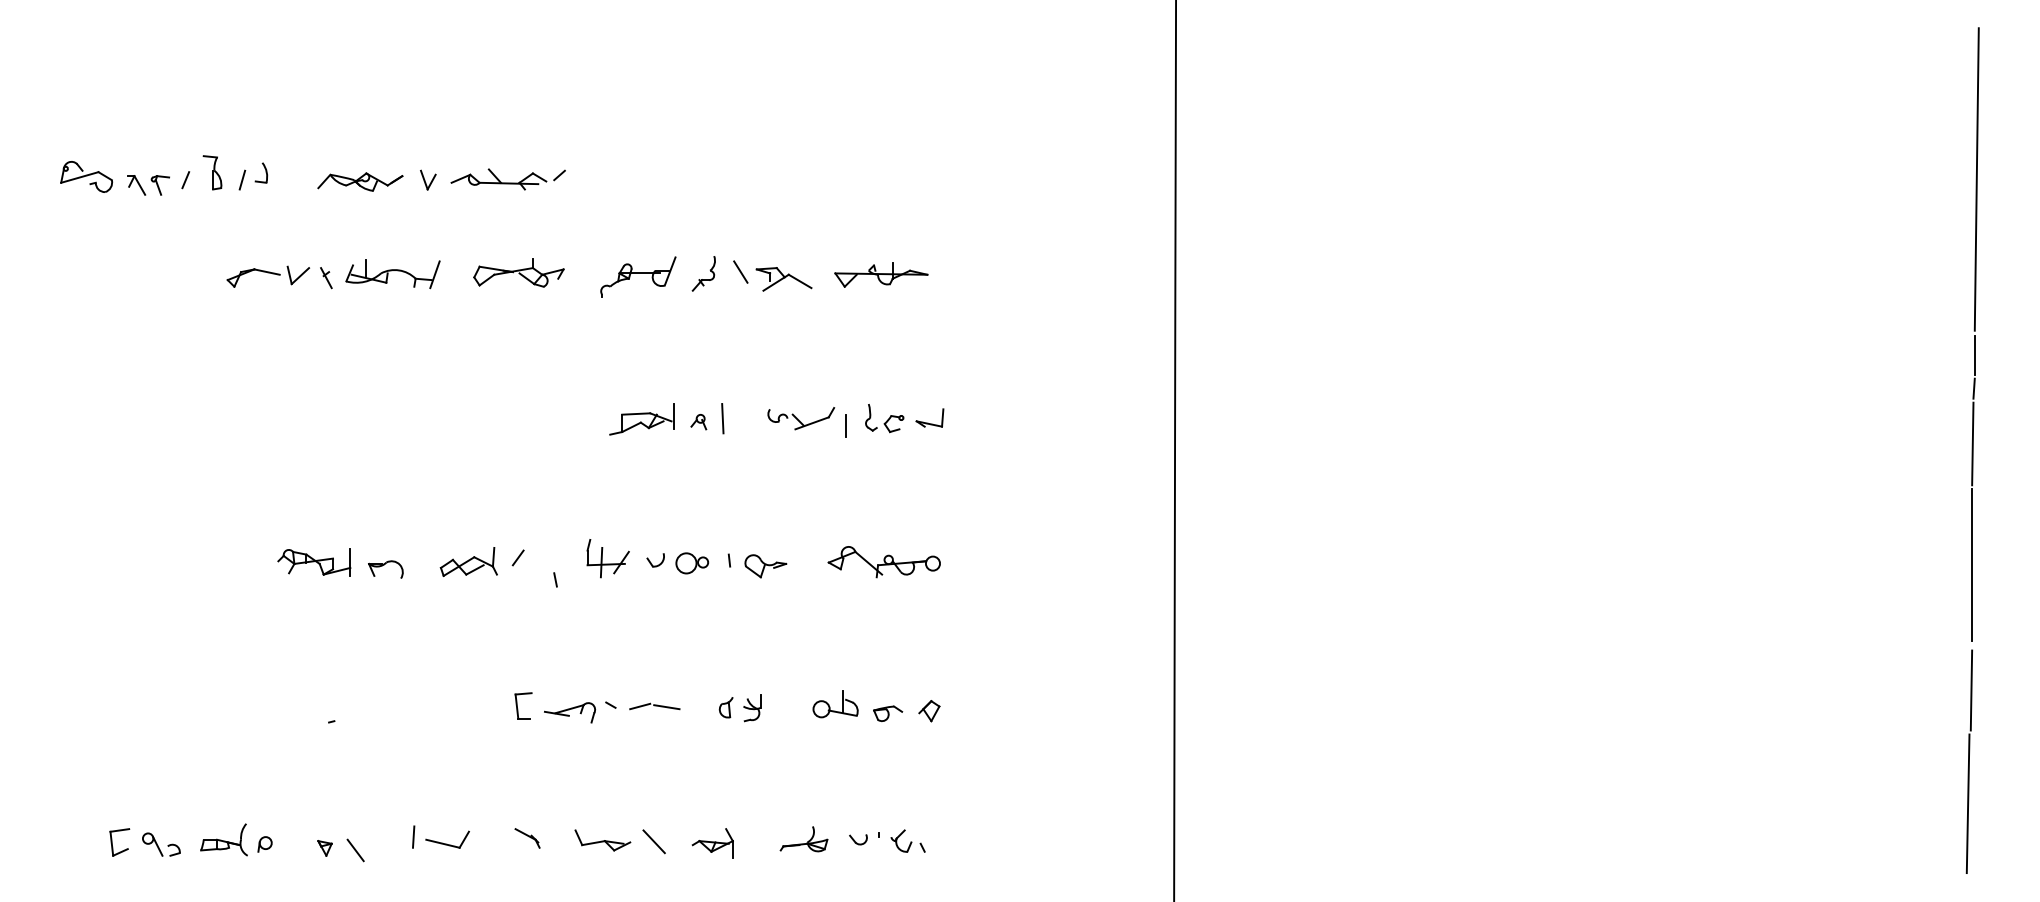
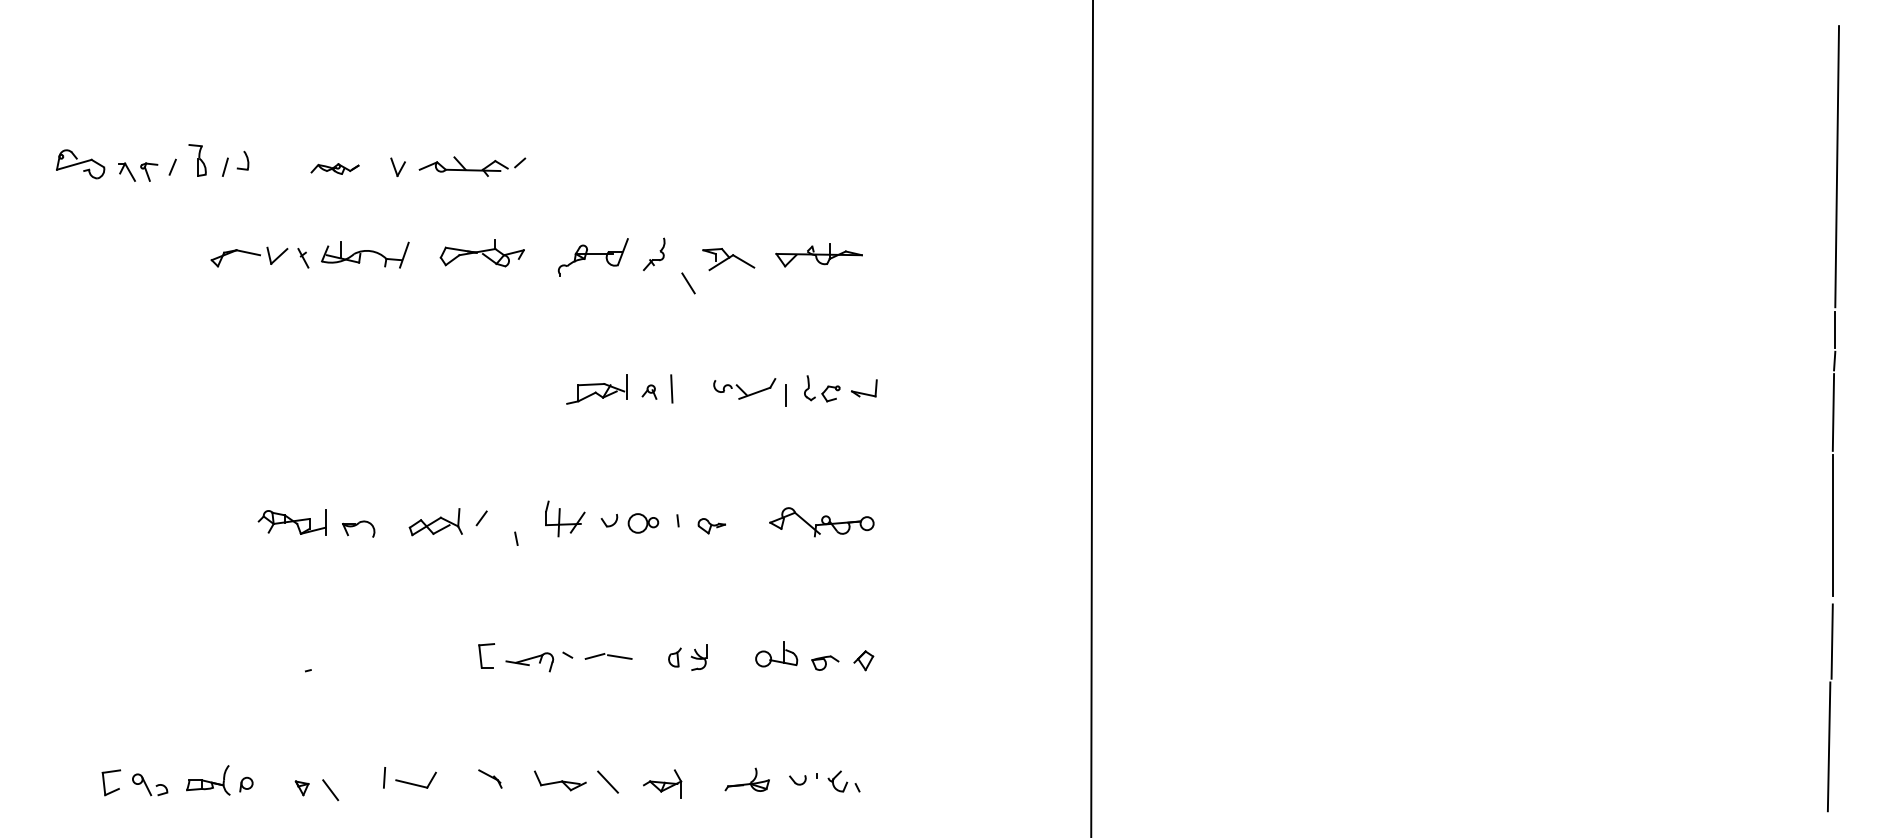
part: (360, 181) -> (335, 168), size x0.6
line: (740, 271) -> (688, 282), moved
part: (765, 566) -> (711, 526), size x0.7

